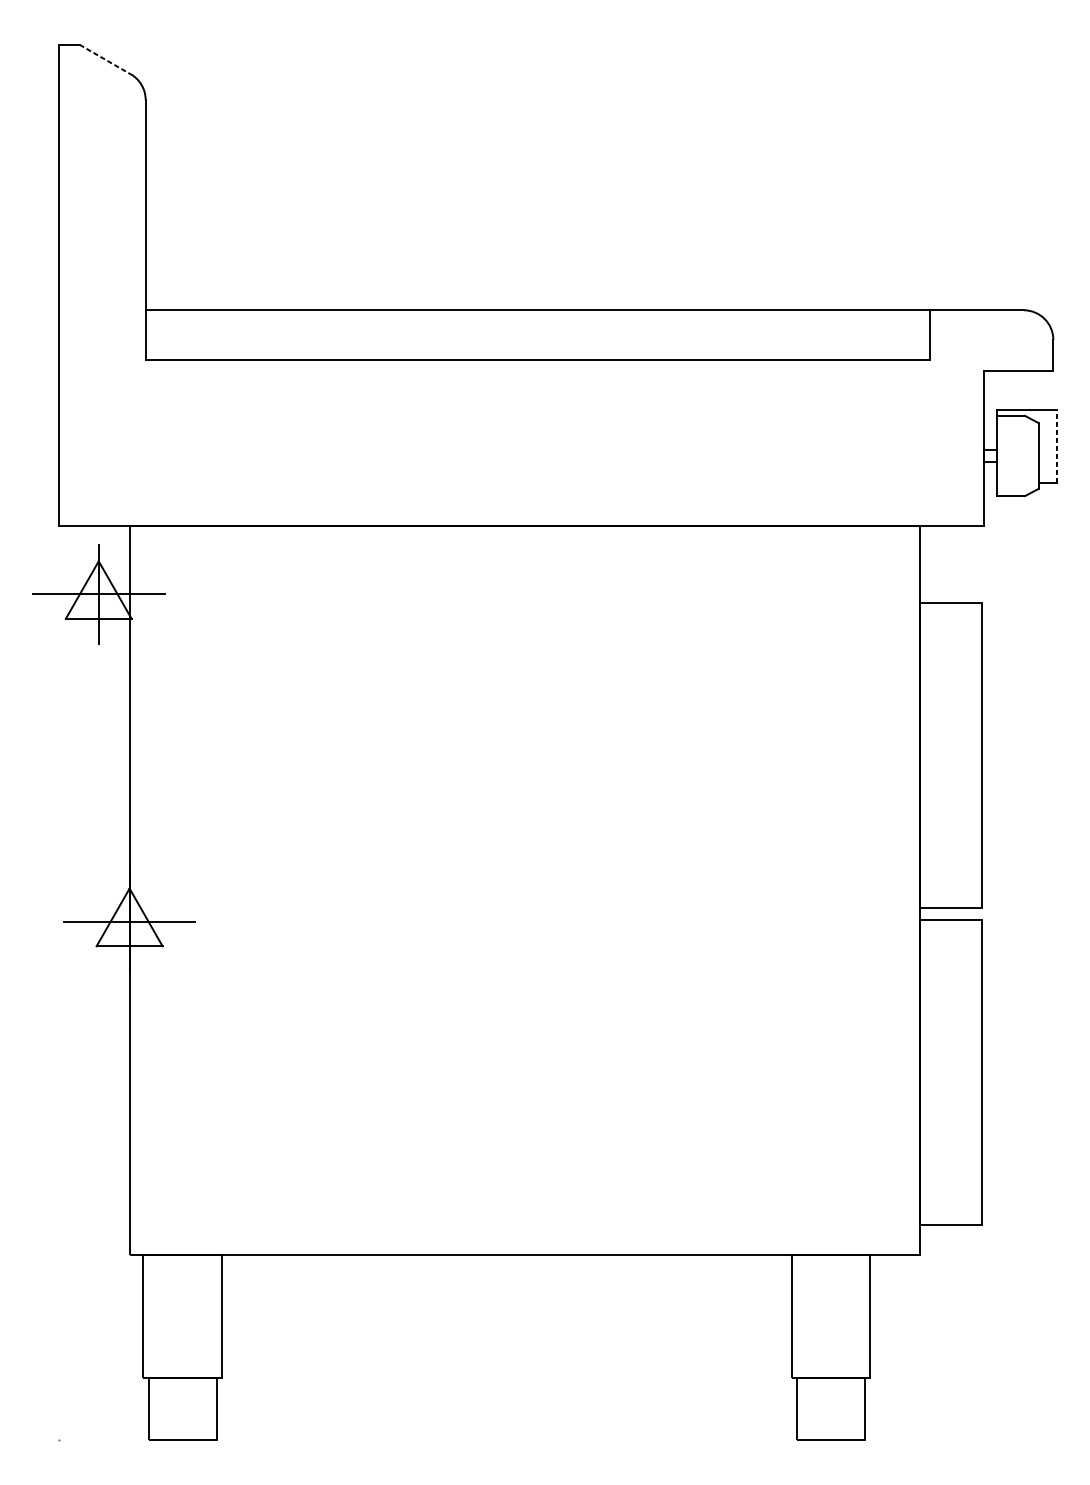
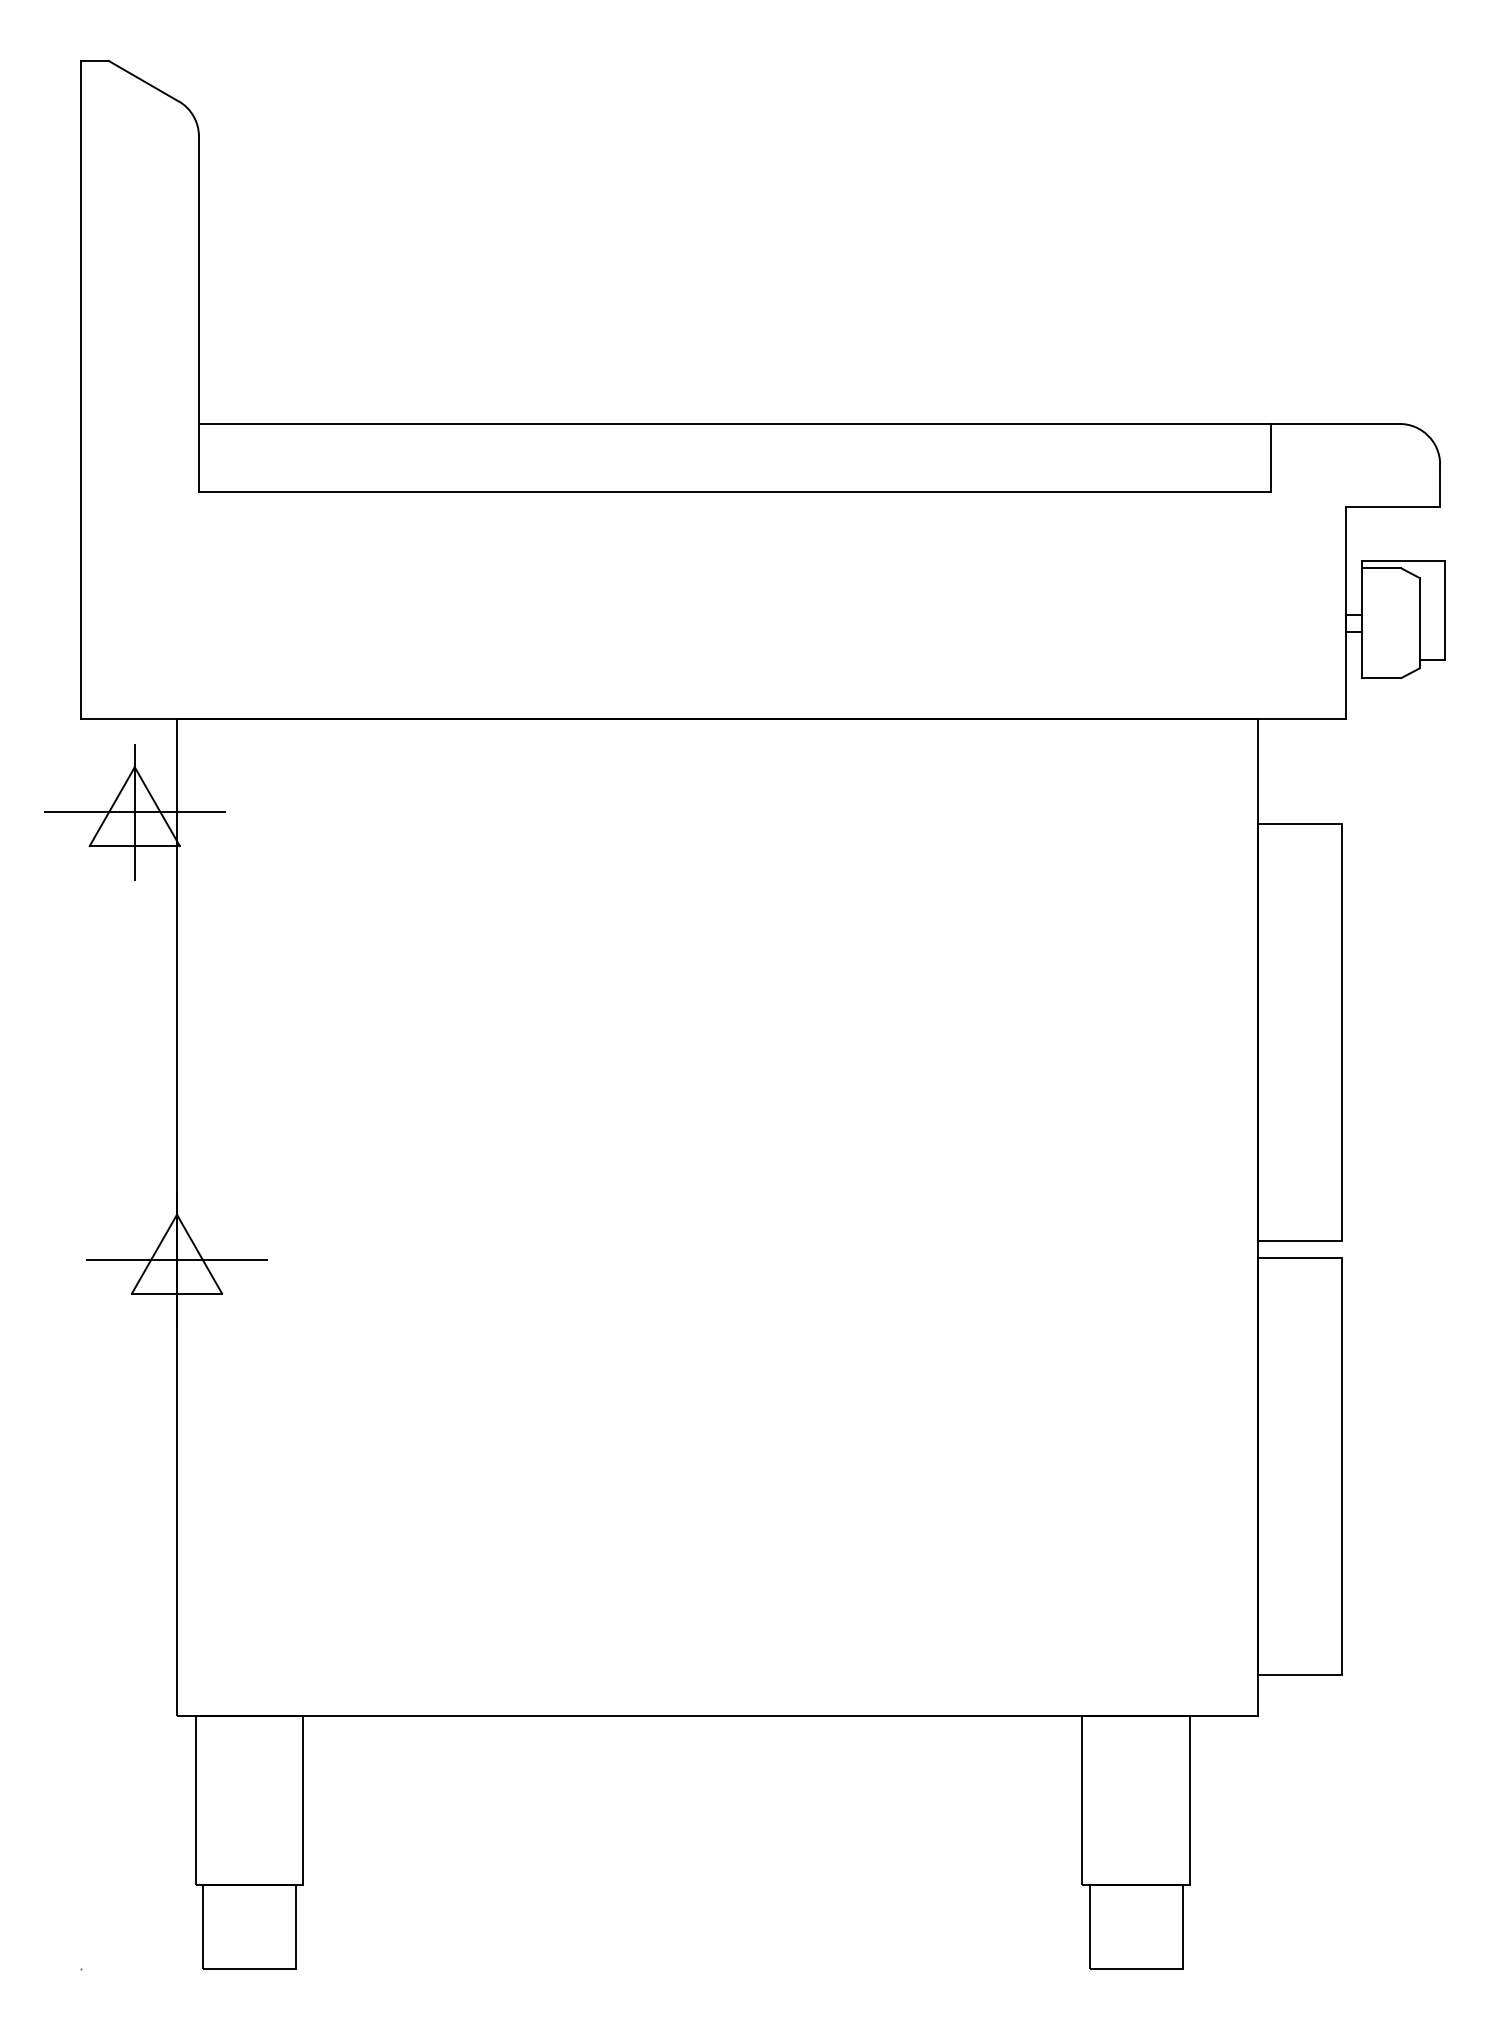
line: (105, 59) -> (144, 81), dashed -> solid
line: (1057, 446) -> (1445, 610), dashed -> solid

